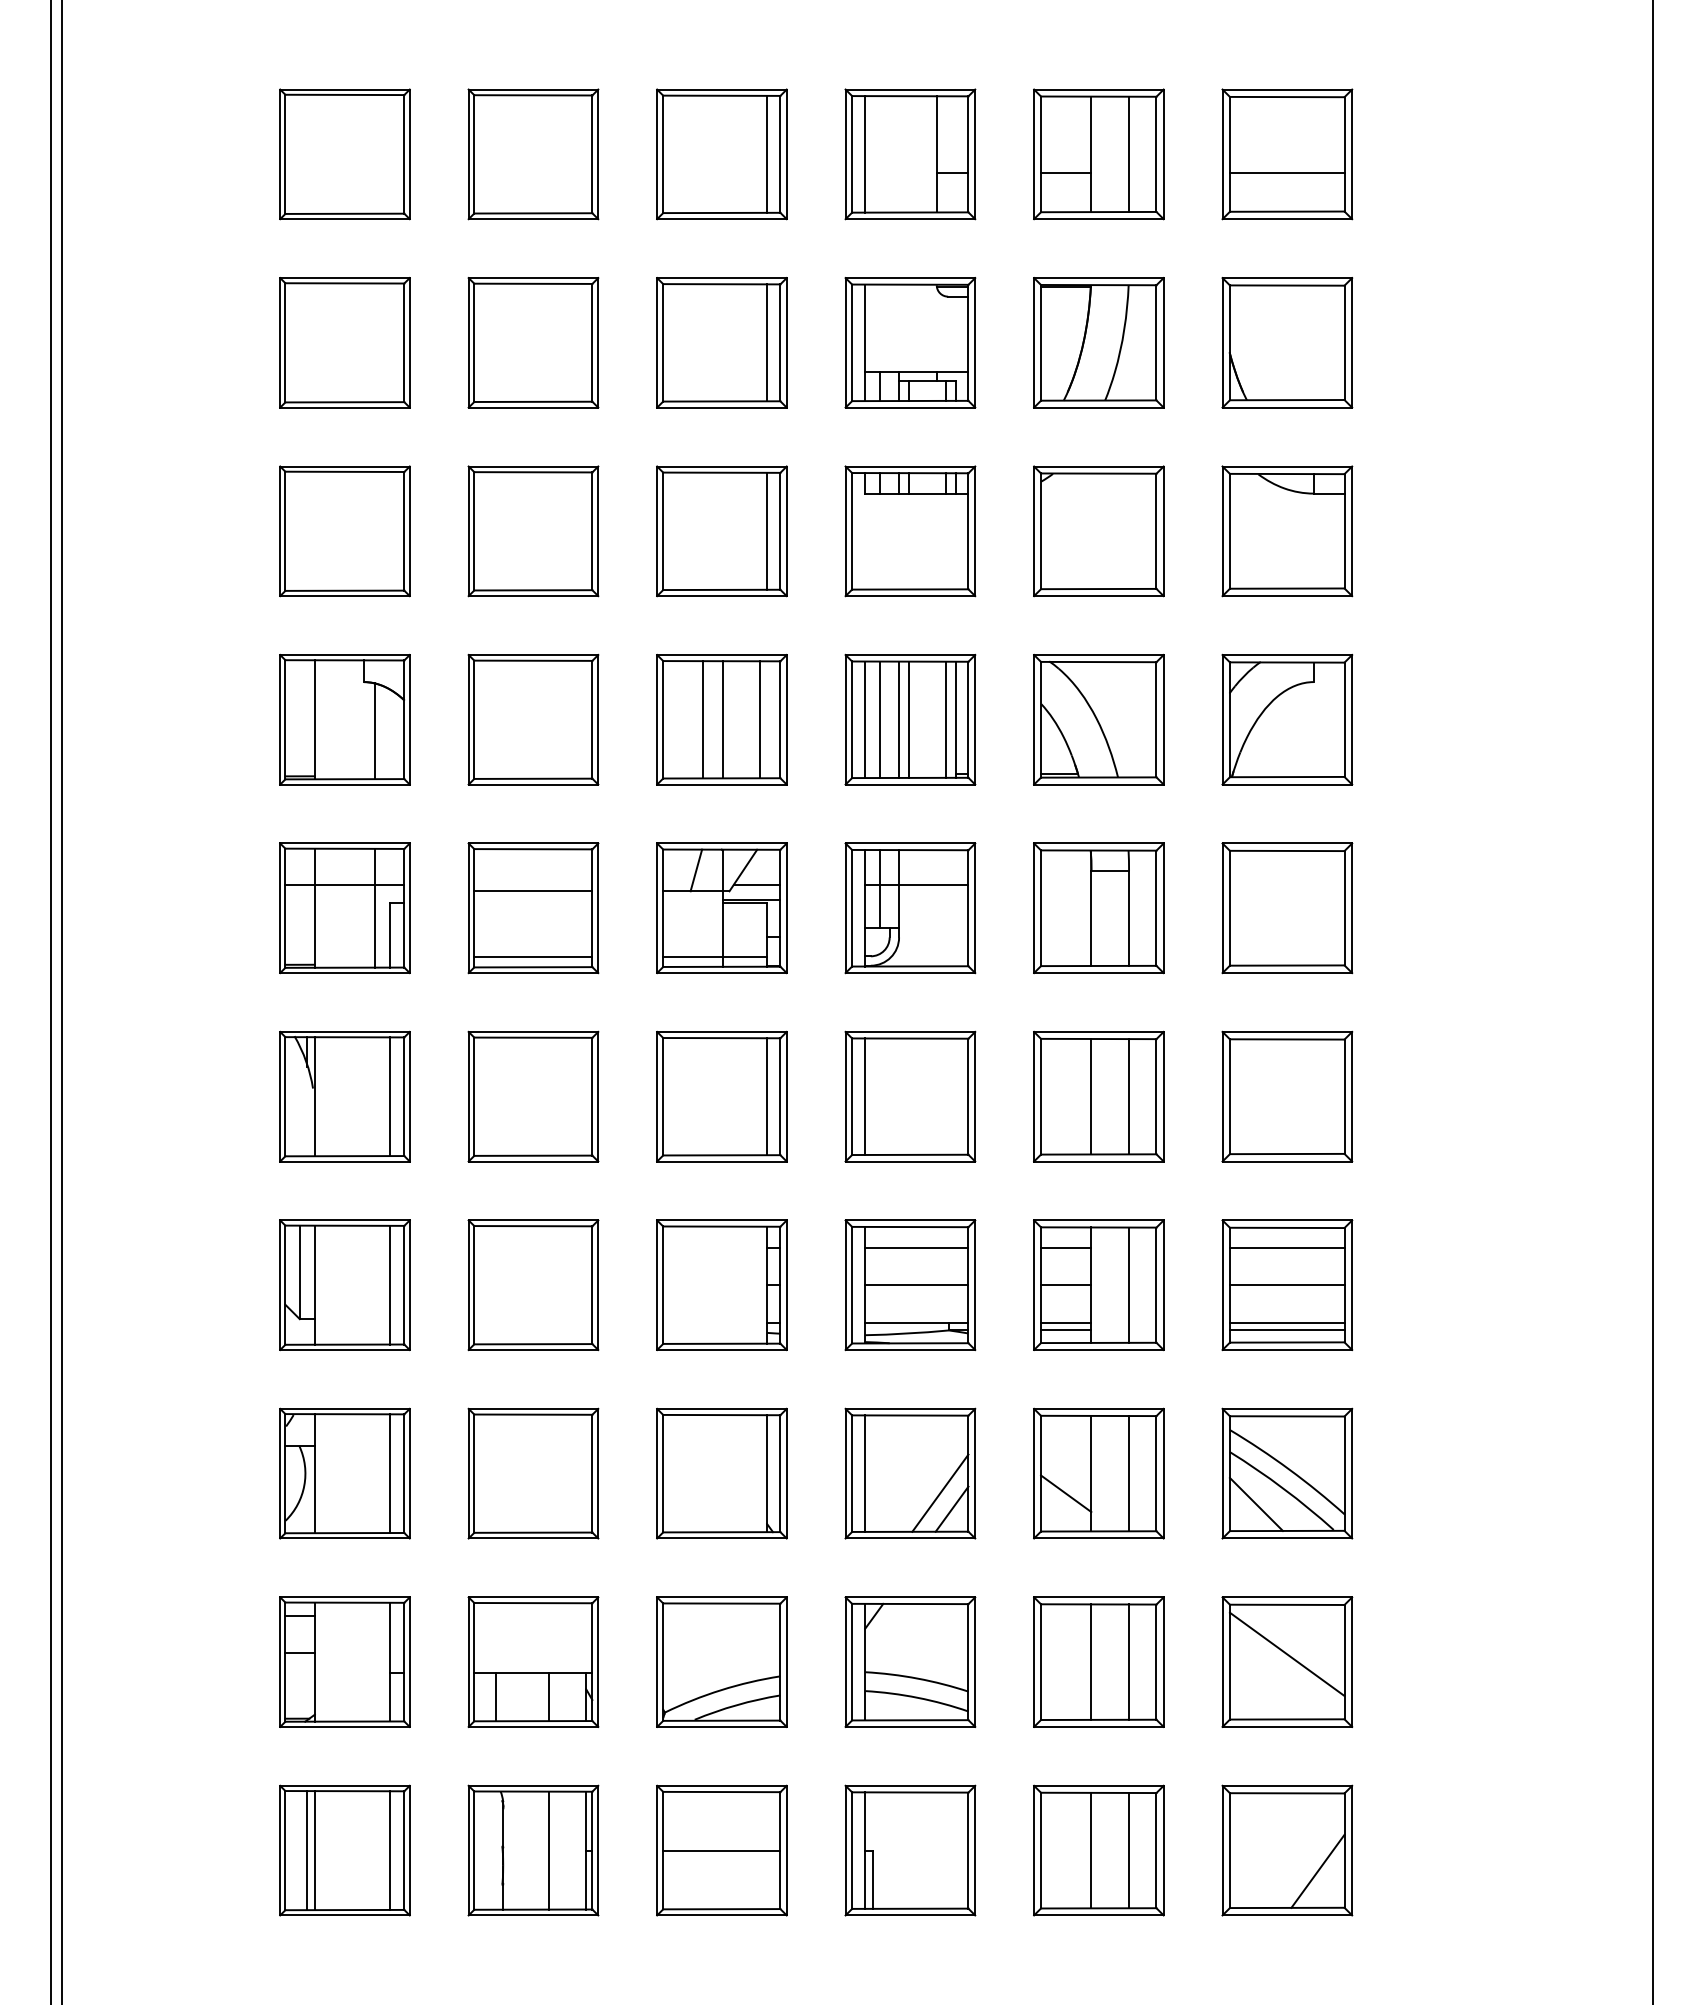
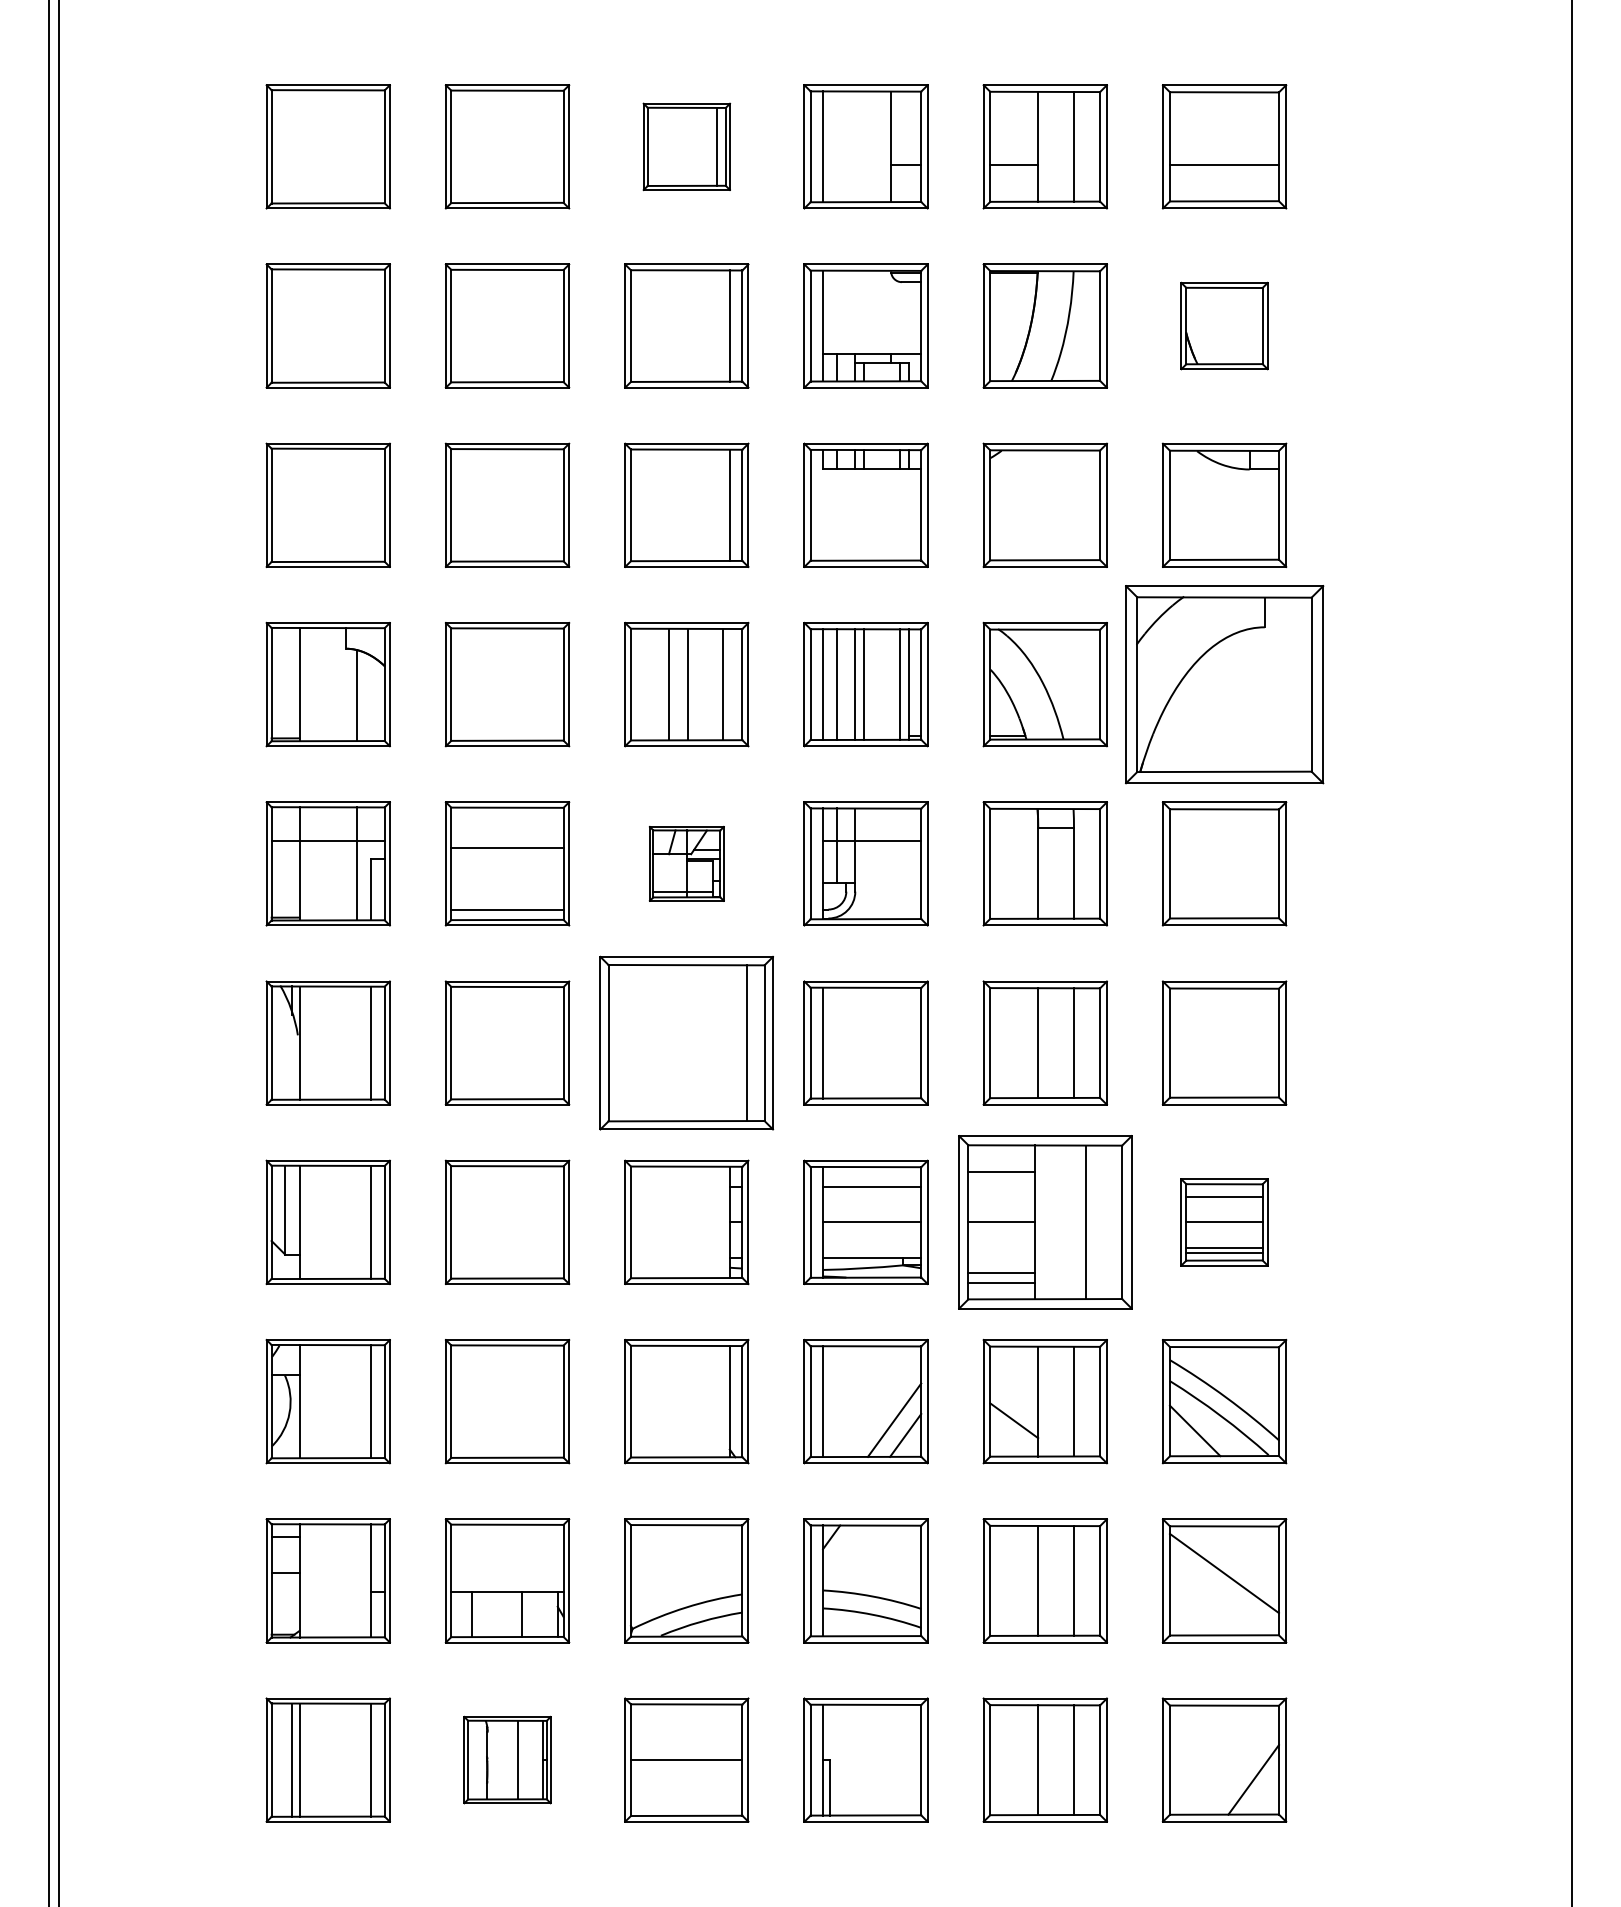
part: (721, 154) -> (686, 146), size x0.7
part: (1287, 342) -> (1224, 325), size x0.7
part: (1287, 719) -> (1224, 684), size x1.6
part: (721, 907) -> (686, 863), size x0.6
part: (721, 1096) -> (686, 1042), size x1.4
part: (1098, 1285) -> (1044, 1222), size x1.4
part: (1287, 1285) -> (1224, 1222), size x0.7
part: (533, 1849) -> (507, 1759), size x0.7

